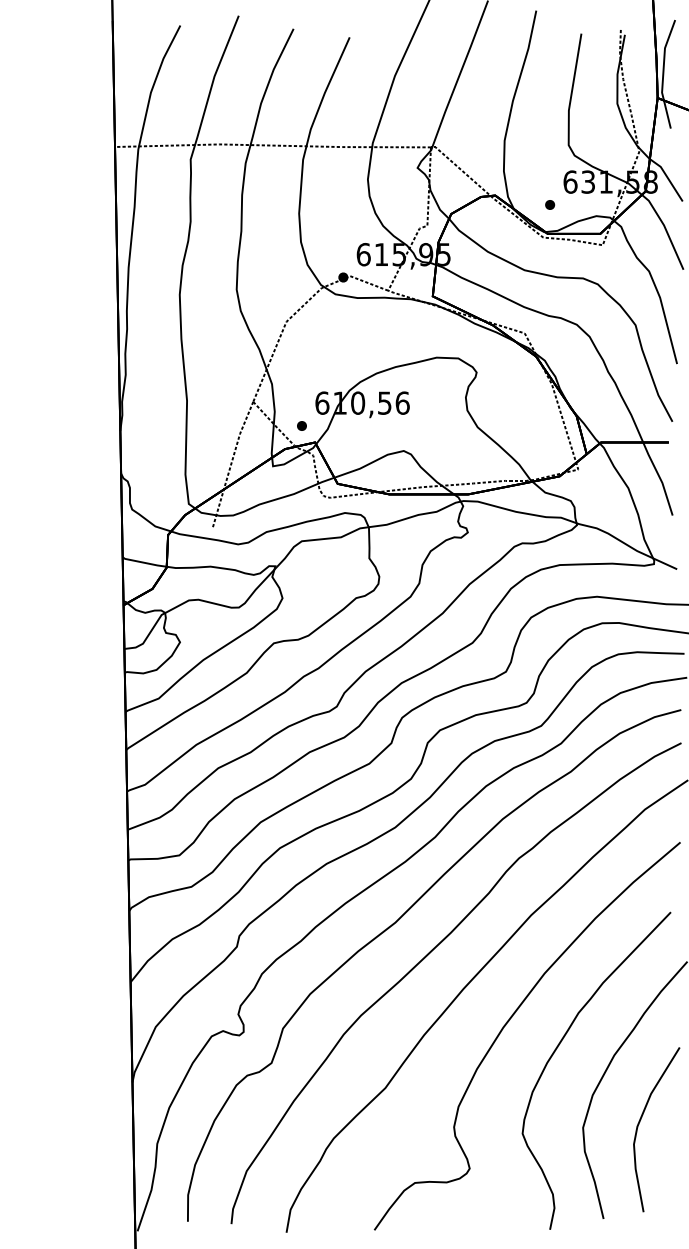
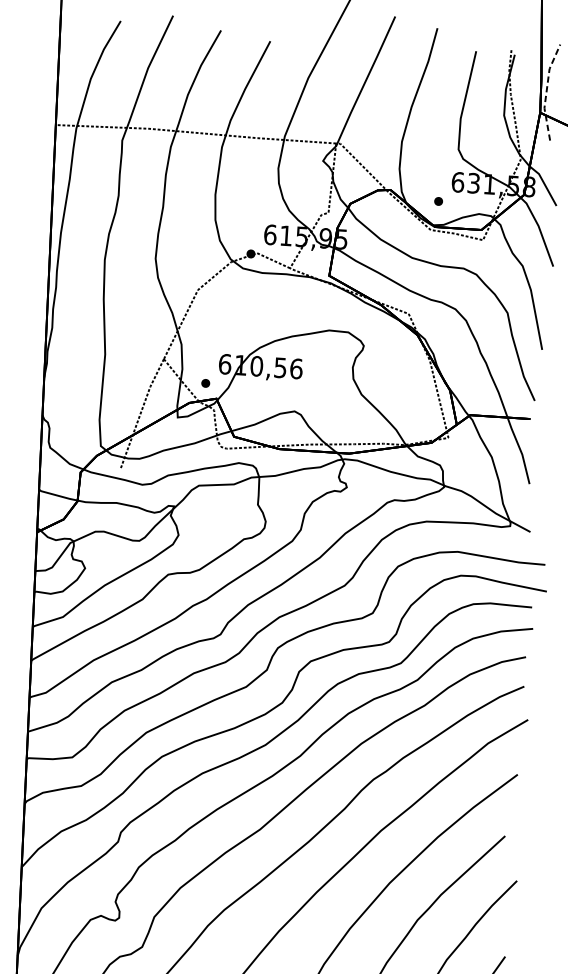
line: (663, 73) -> (546, 91), solid -> dashed

